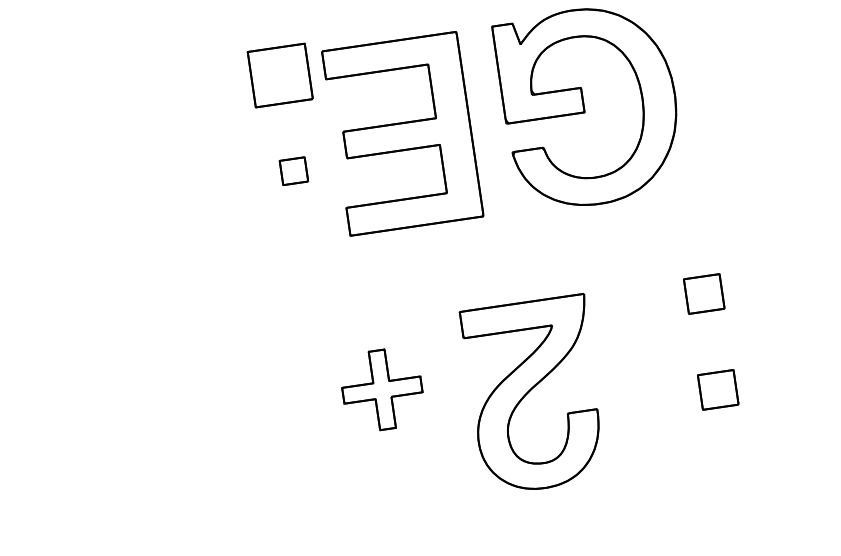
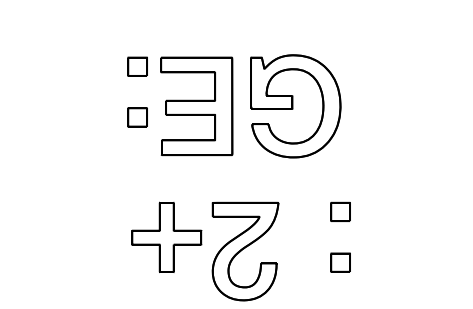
part: (279, 74) -> (137, 66), size x0.62
part: (293, 171) -> (137, 117), size x1.43
part: (381, 388) -> (166, 236), size x1.67

